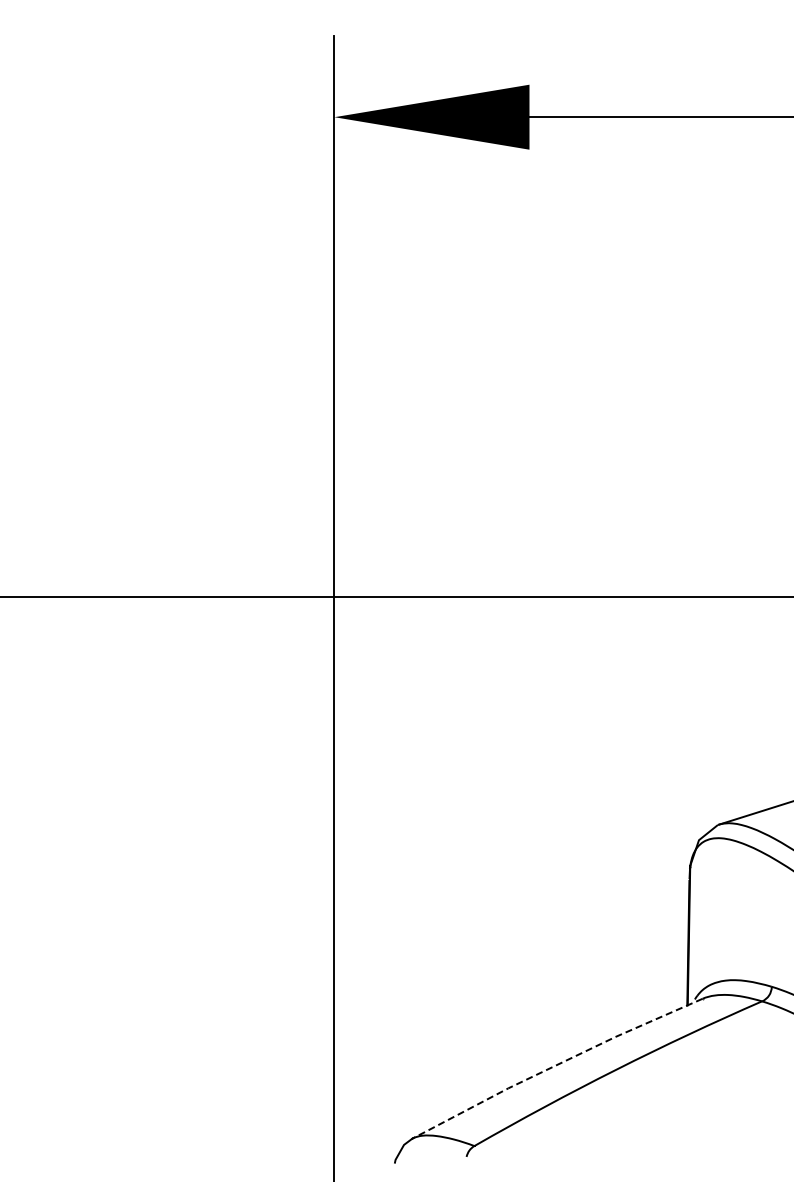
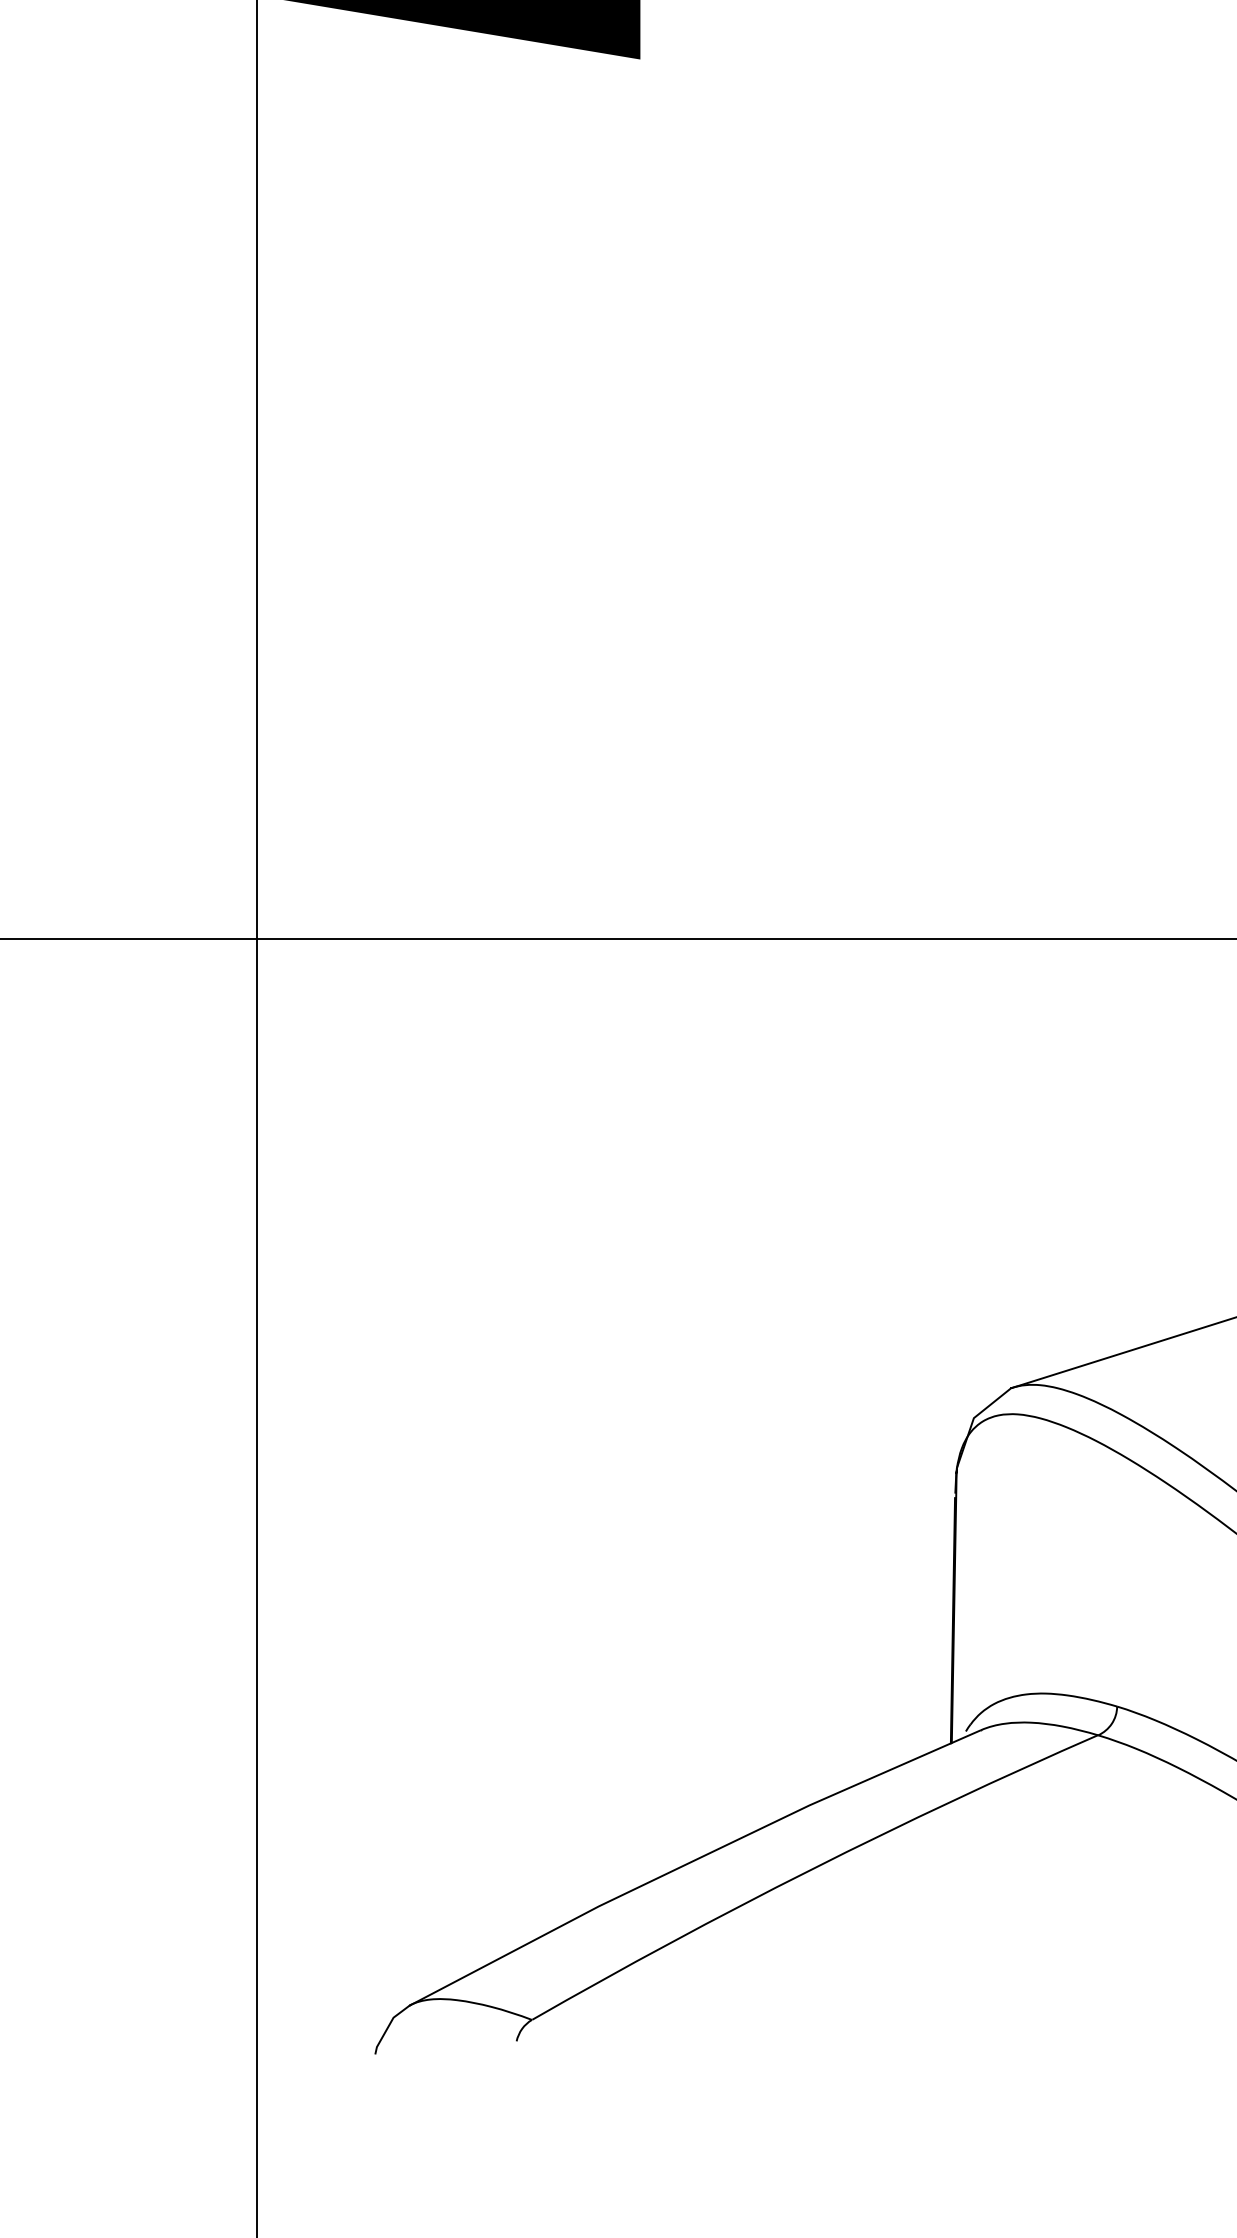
line: (556, 1065) -> (693, 1861), dashed -> solid

